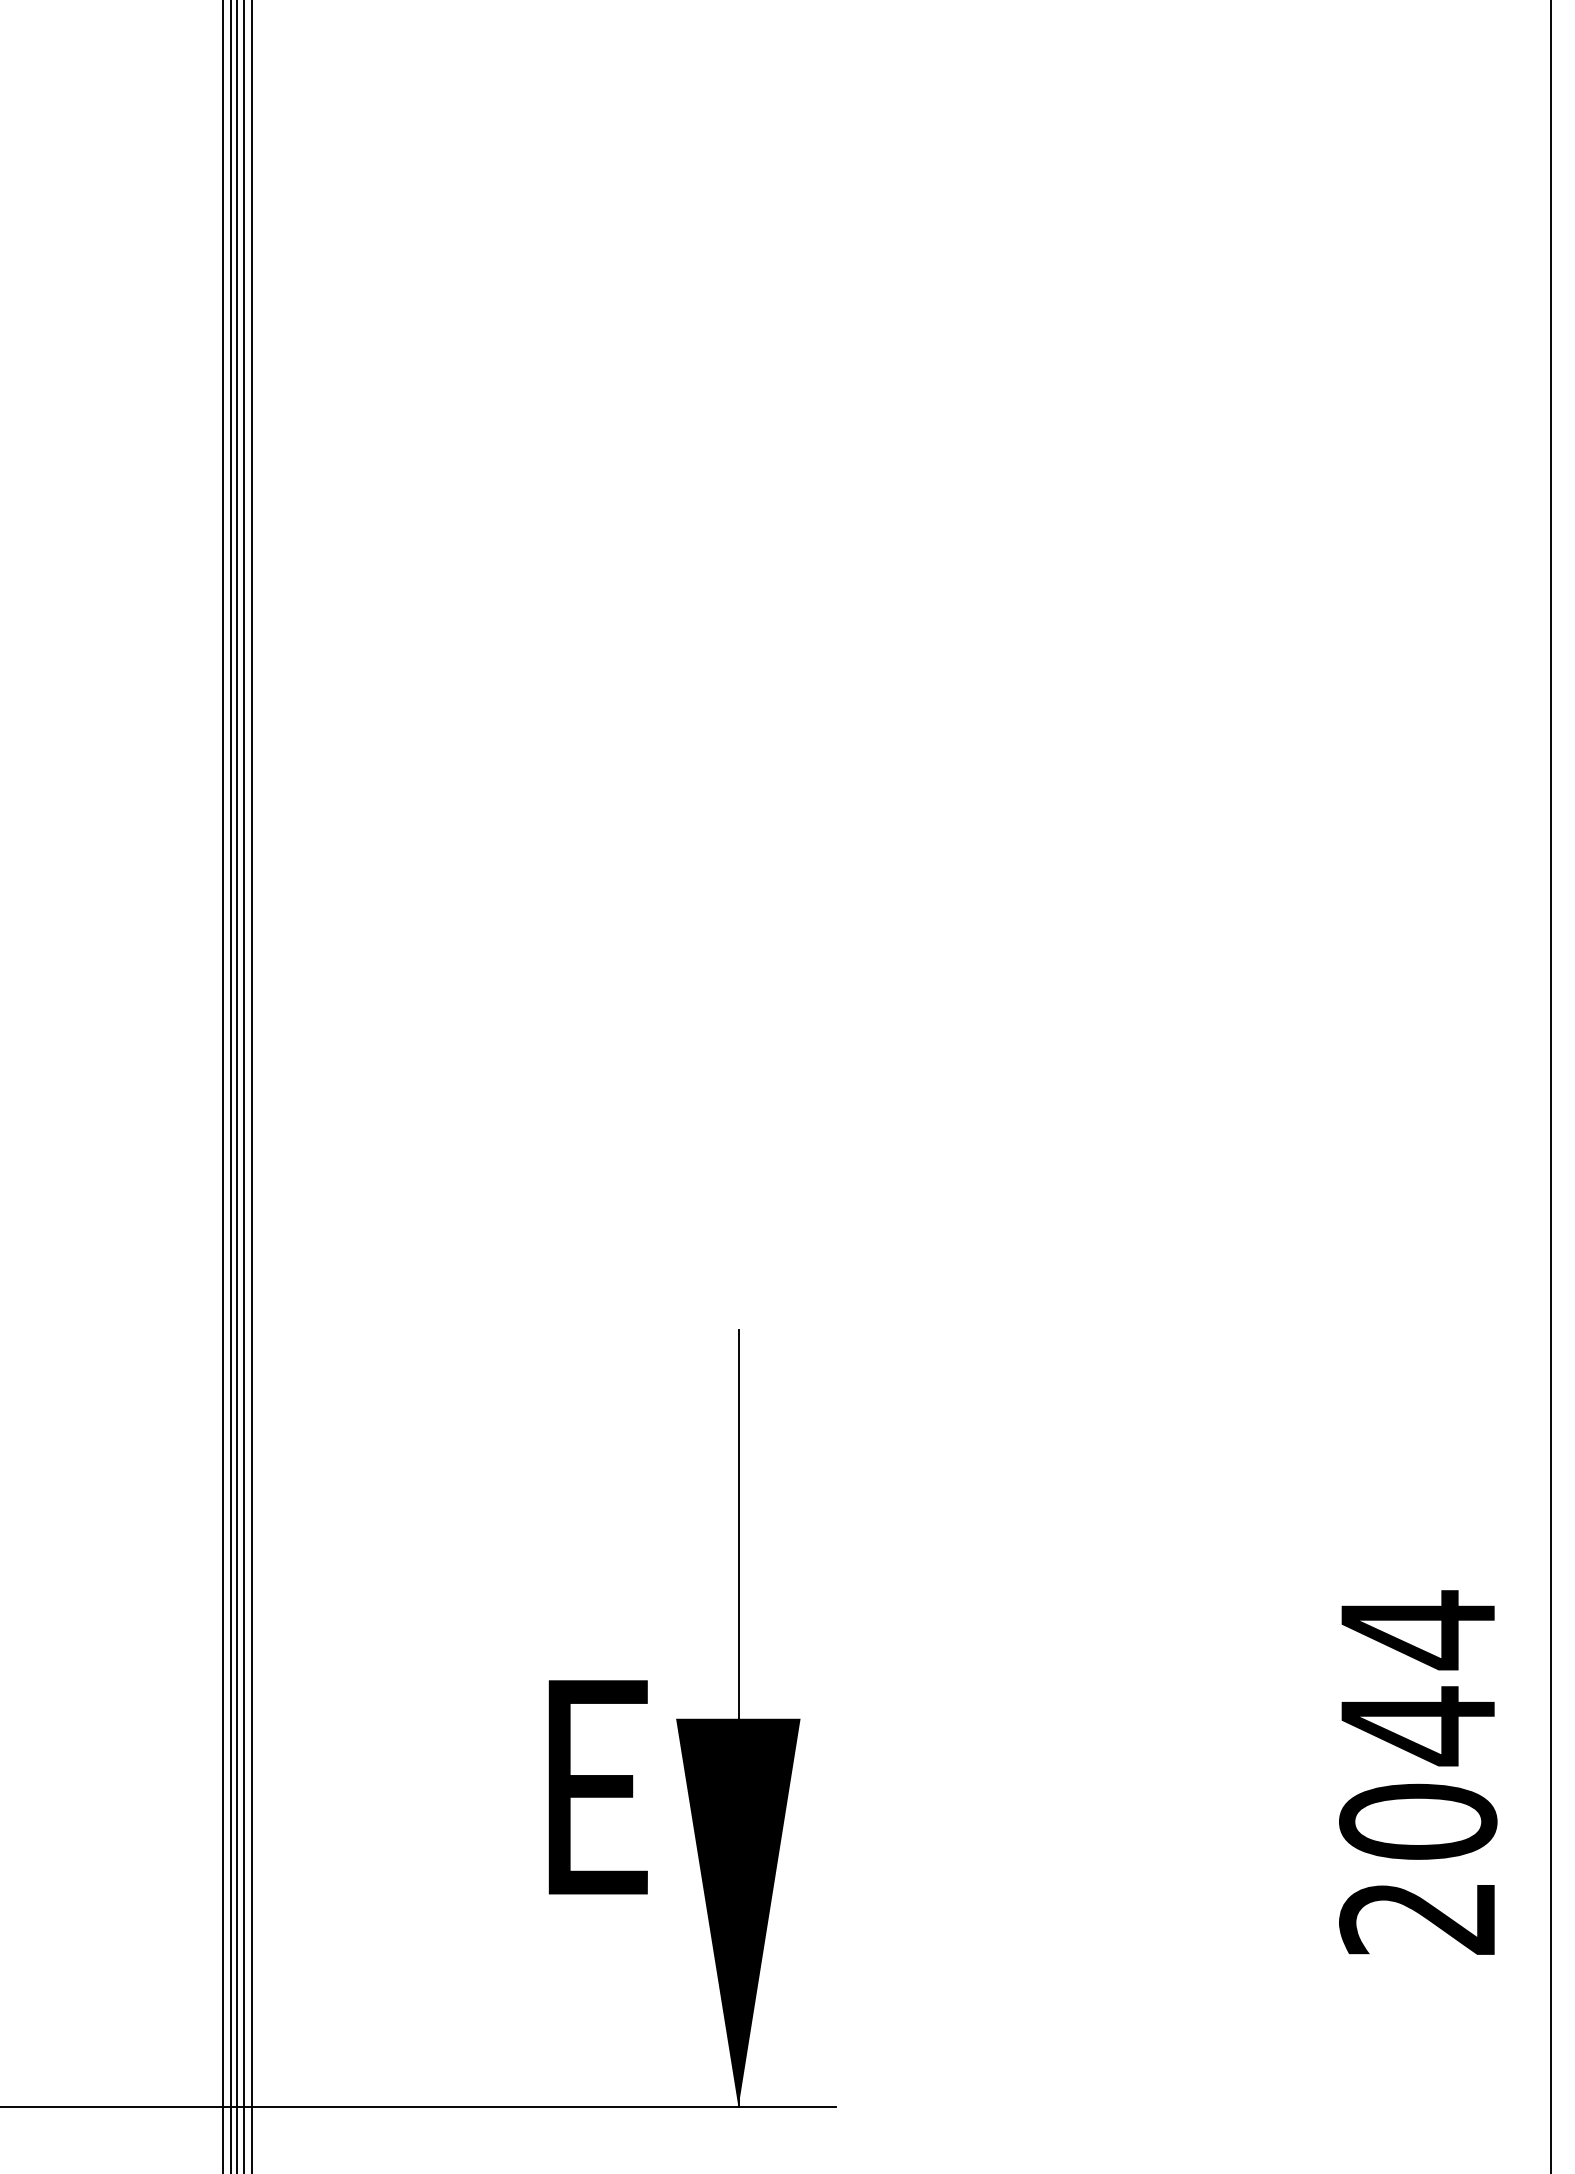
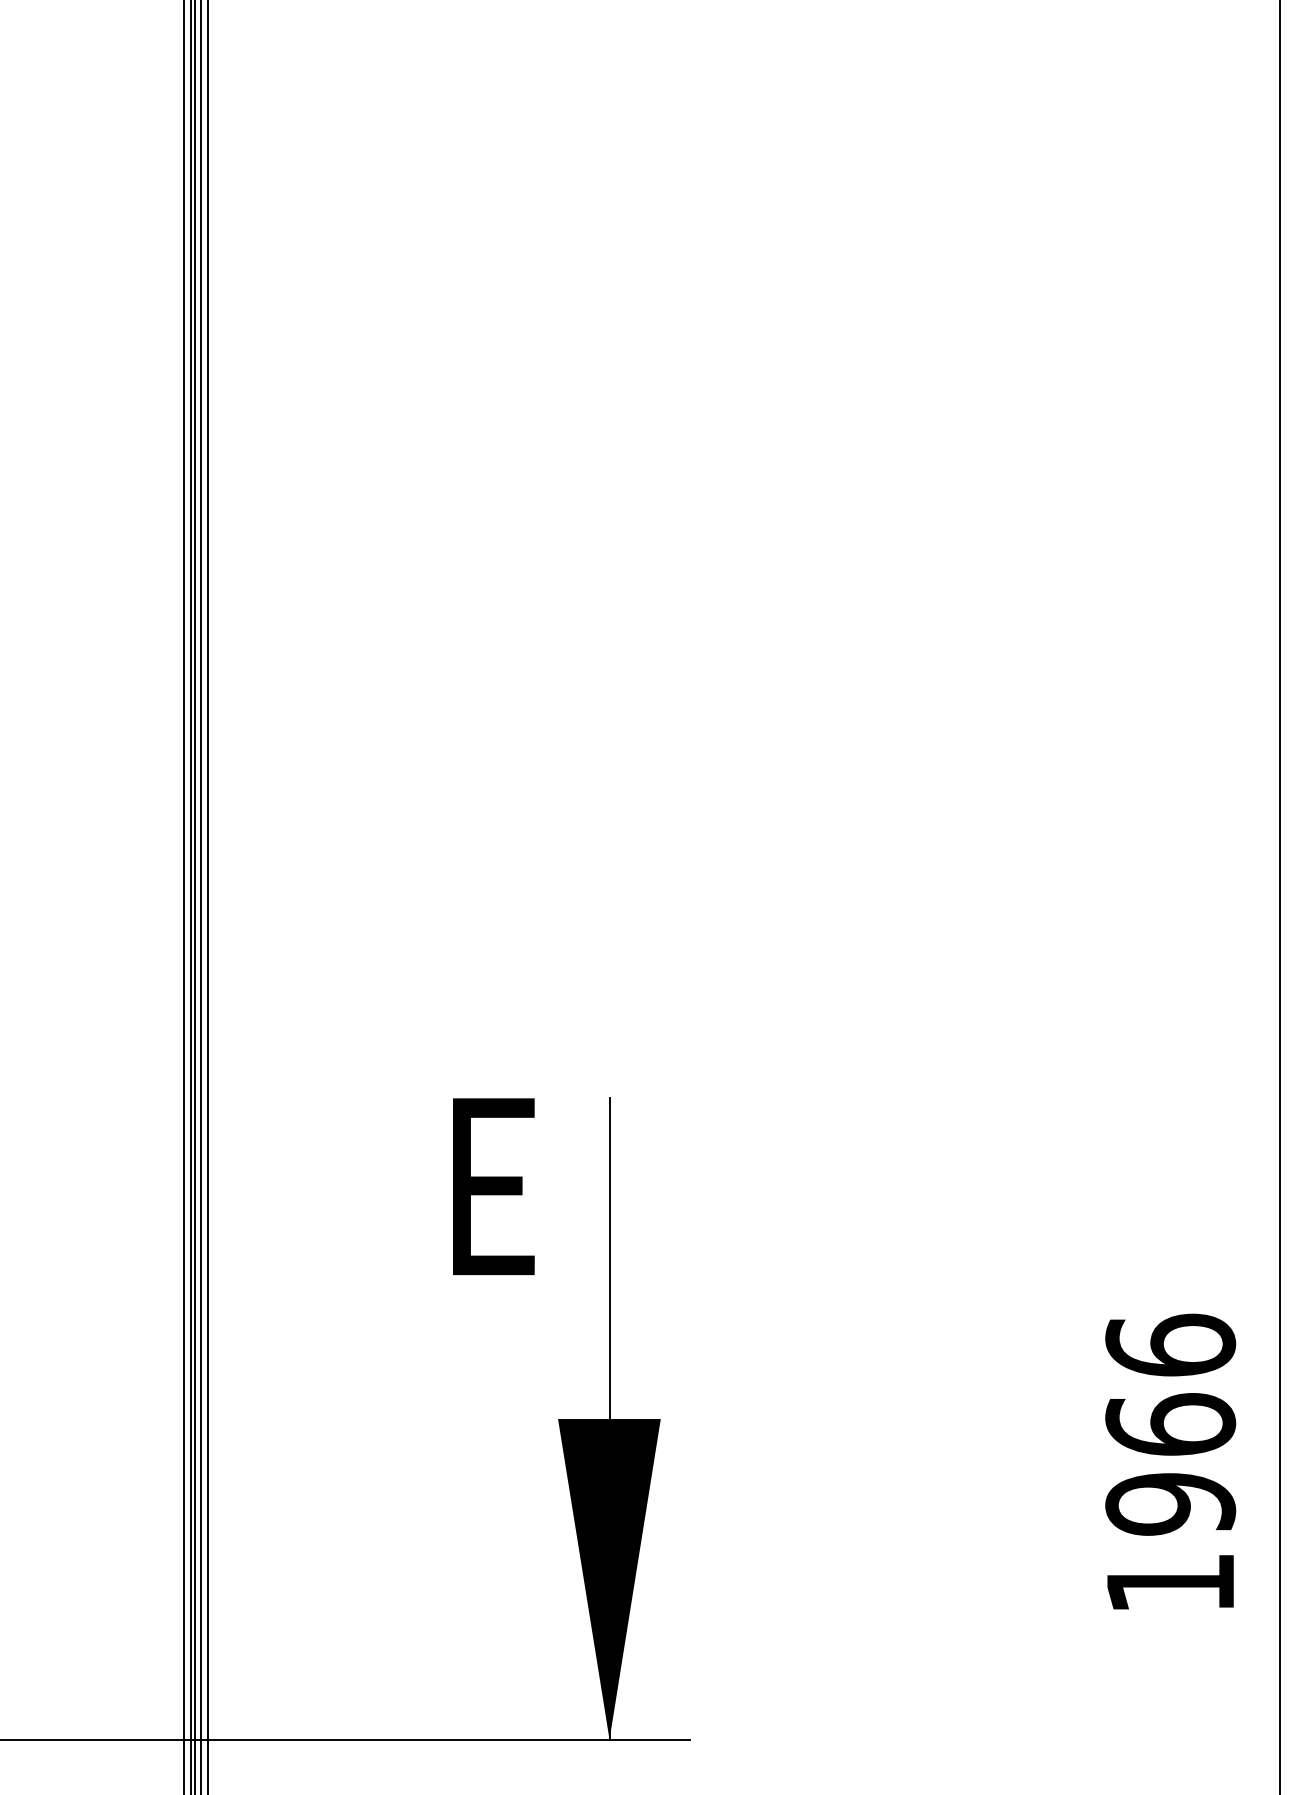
text: (1418, 1772) -> (1170, 1463), 2044 -> 1966
text: (597, 1787) -> (493, 1186), moved

